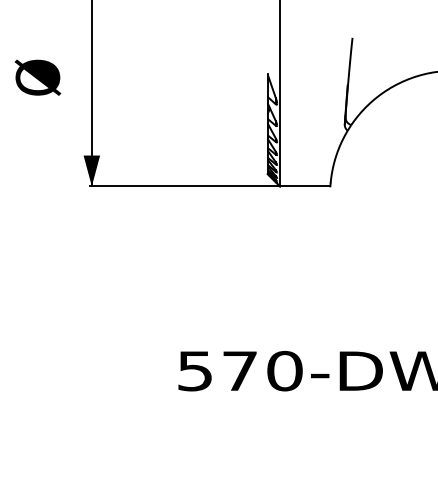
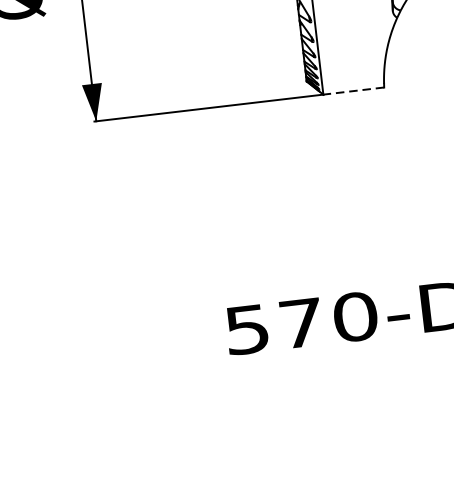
line: (304, 186) -> (352, 91), solid -> dashed

